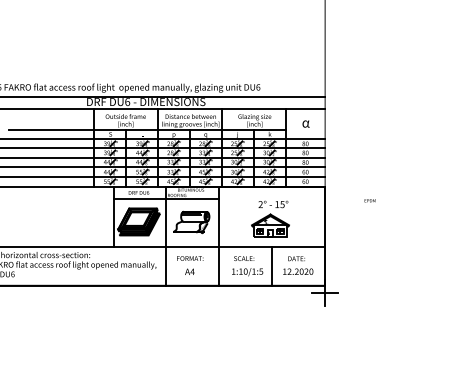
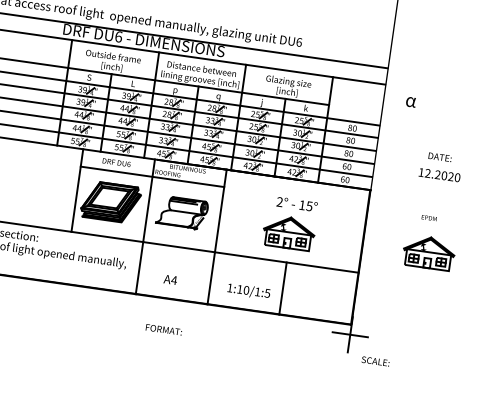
text: (305, 123) -> (410, 101), moved
part: (373, 225) -> (429, 252), added
text: (190, 258) -> (164, 329), moved
text: (244, 258) -> (376, 361), moved
text: (298, 265) -> (441, 166), moved

